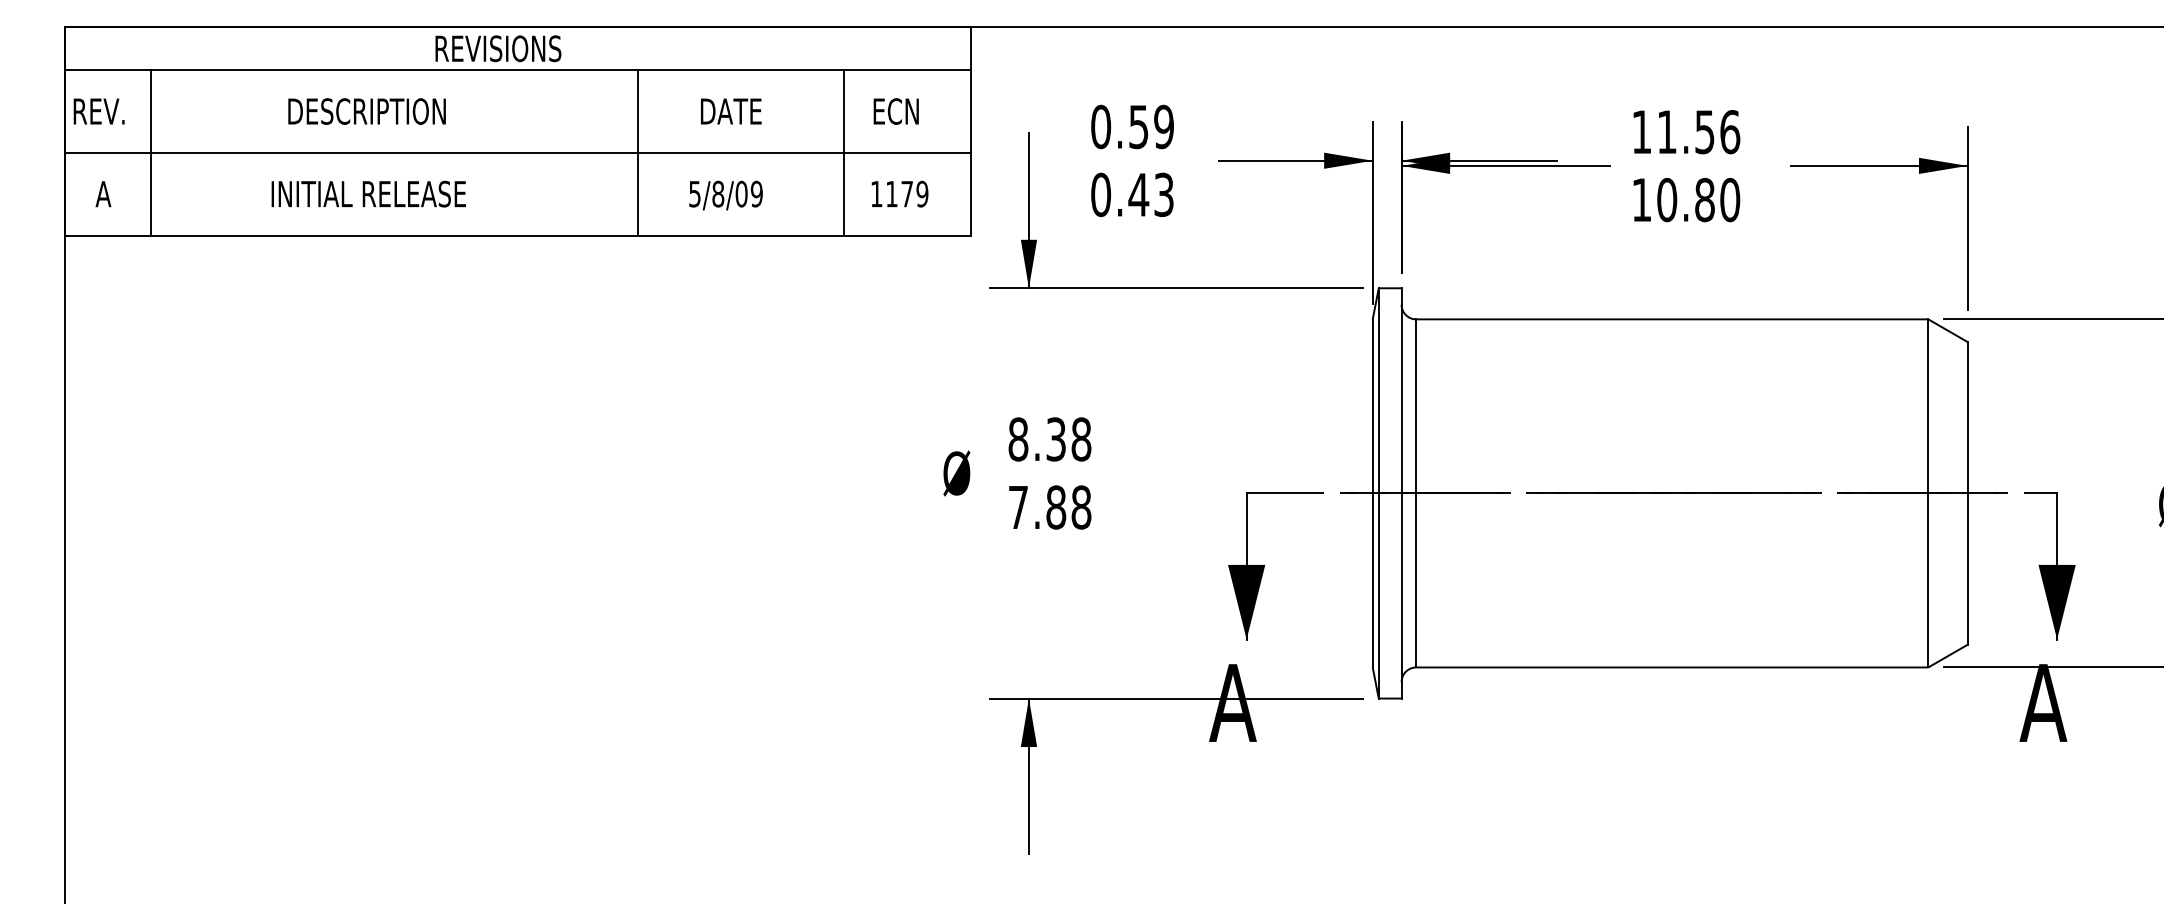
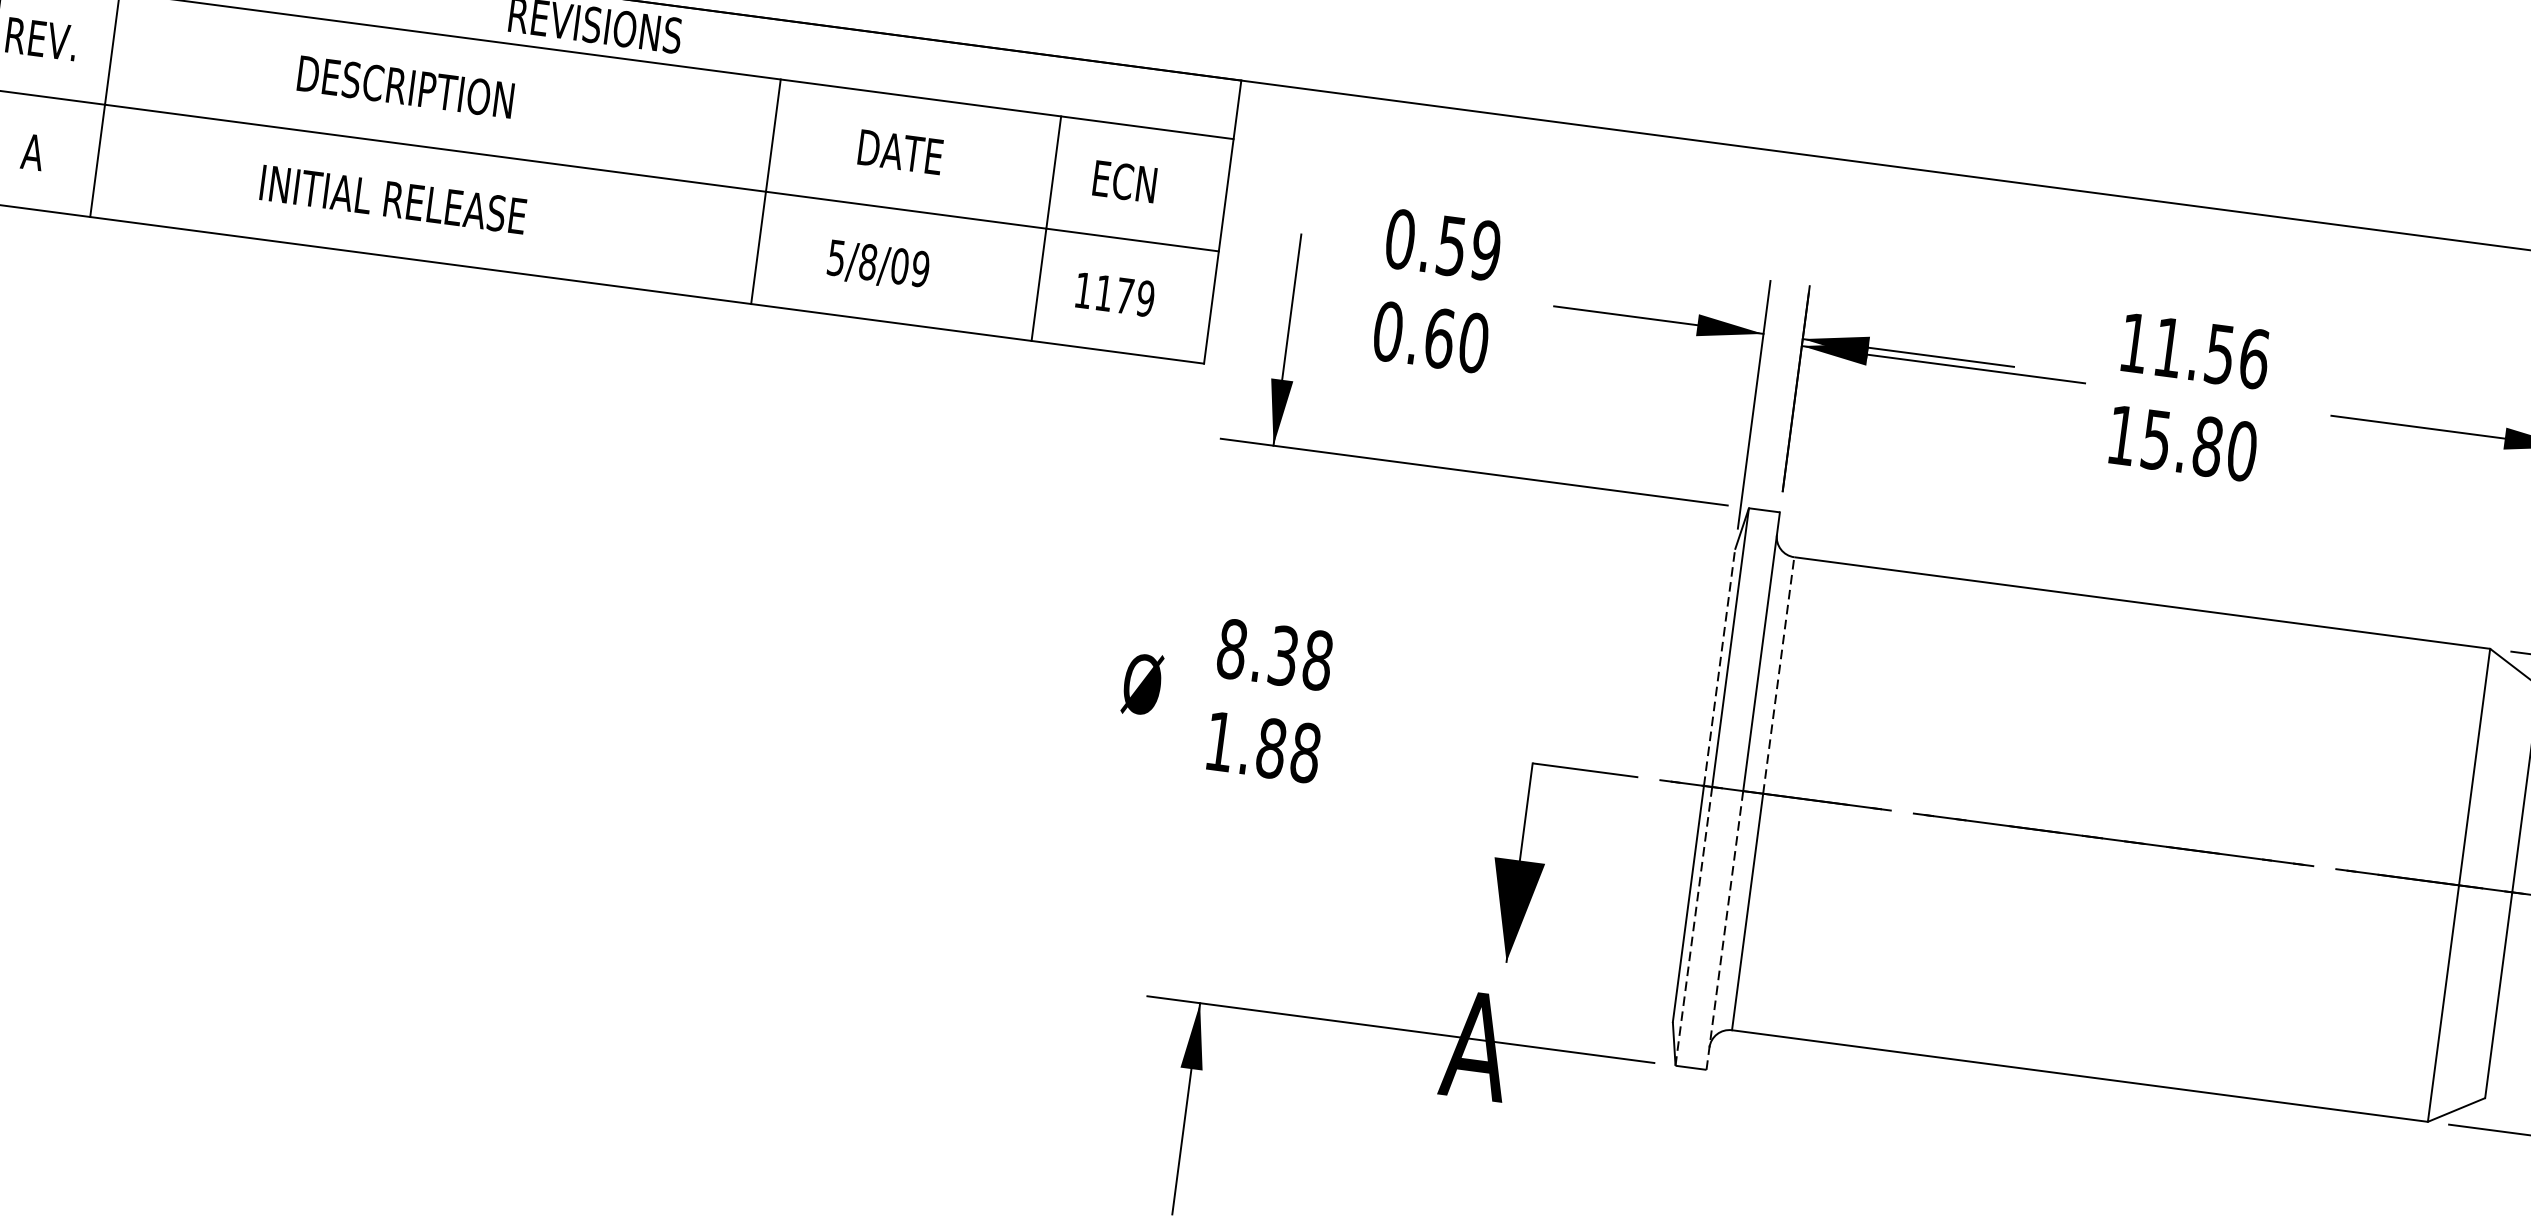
text: (1151, 194) -> (1456, 340), 0.43 -> 0.60
text: (1667, 199) -> (2157, 439), 10.80 -> 15.80
line: (1416, 405) -> (1779, 674), solid -> dashed
line: (1372, 406) -> (1719, 667), solid -> dashed
text: (1018, 507) -> (1220, 741), 7.88 -> 1.88
line: (1378, 595) -> (1693, 925), solid -> dashed
line: (1401, 595) -> (1724, 929), solid -> dashed

